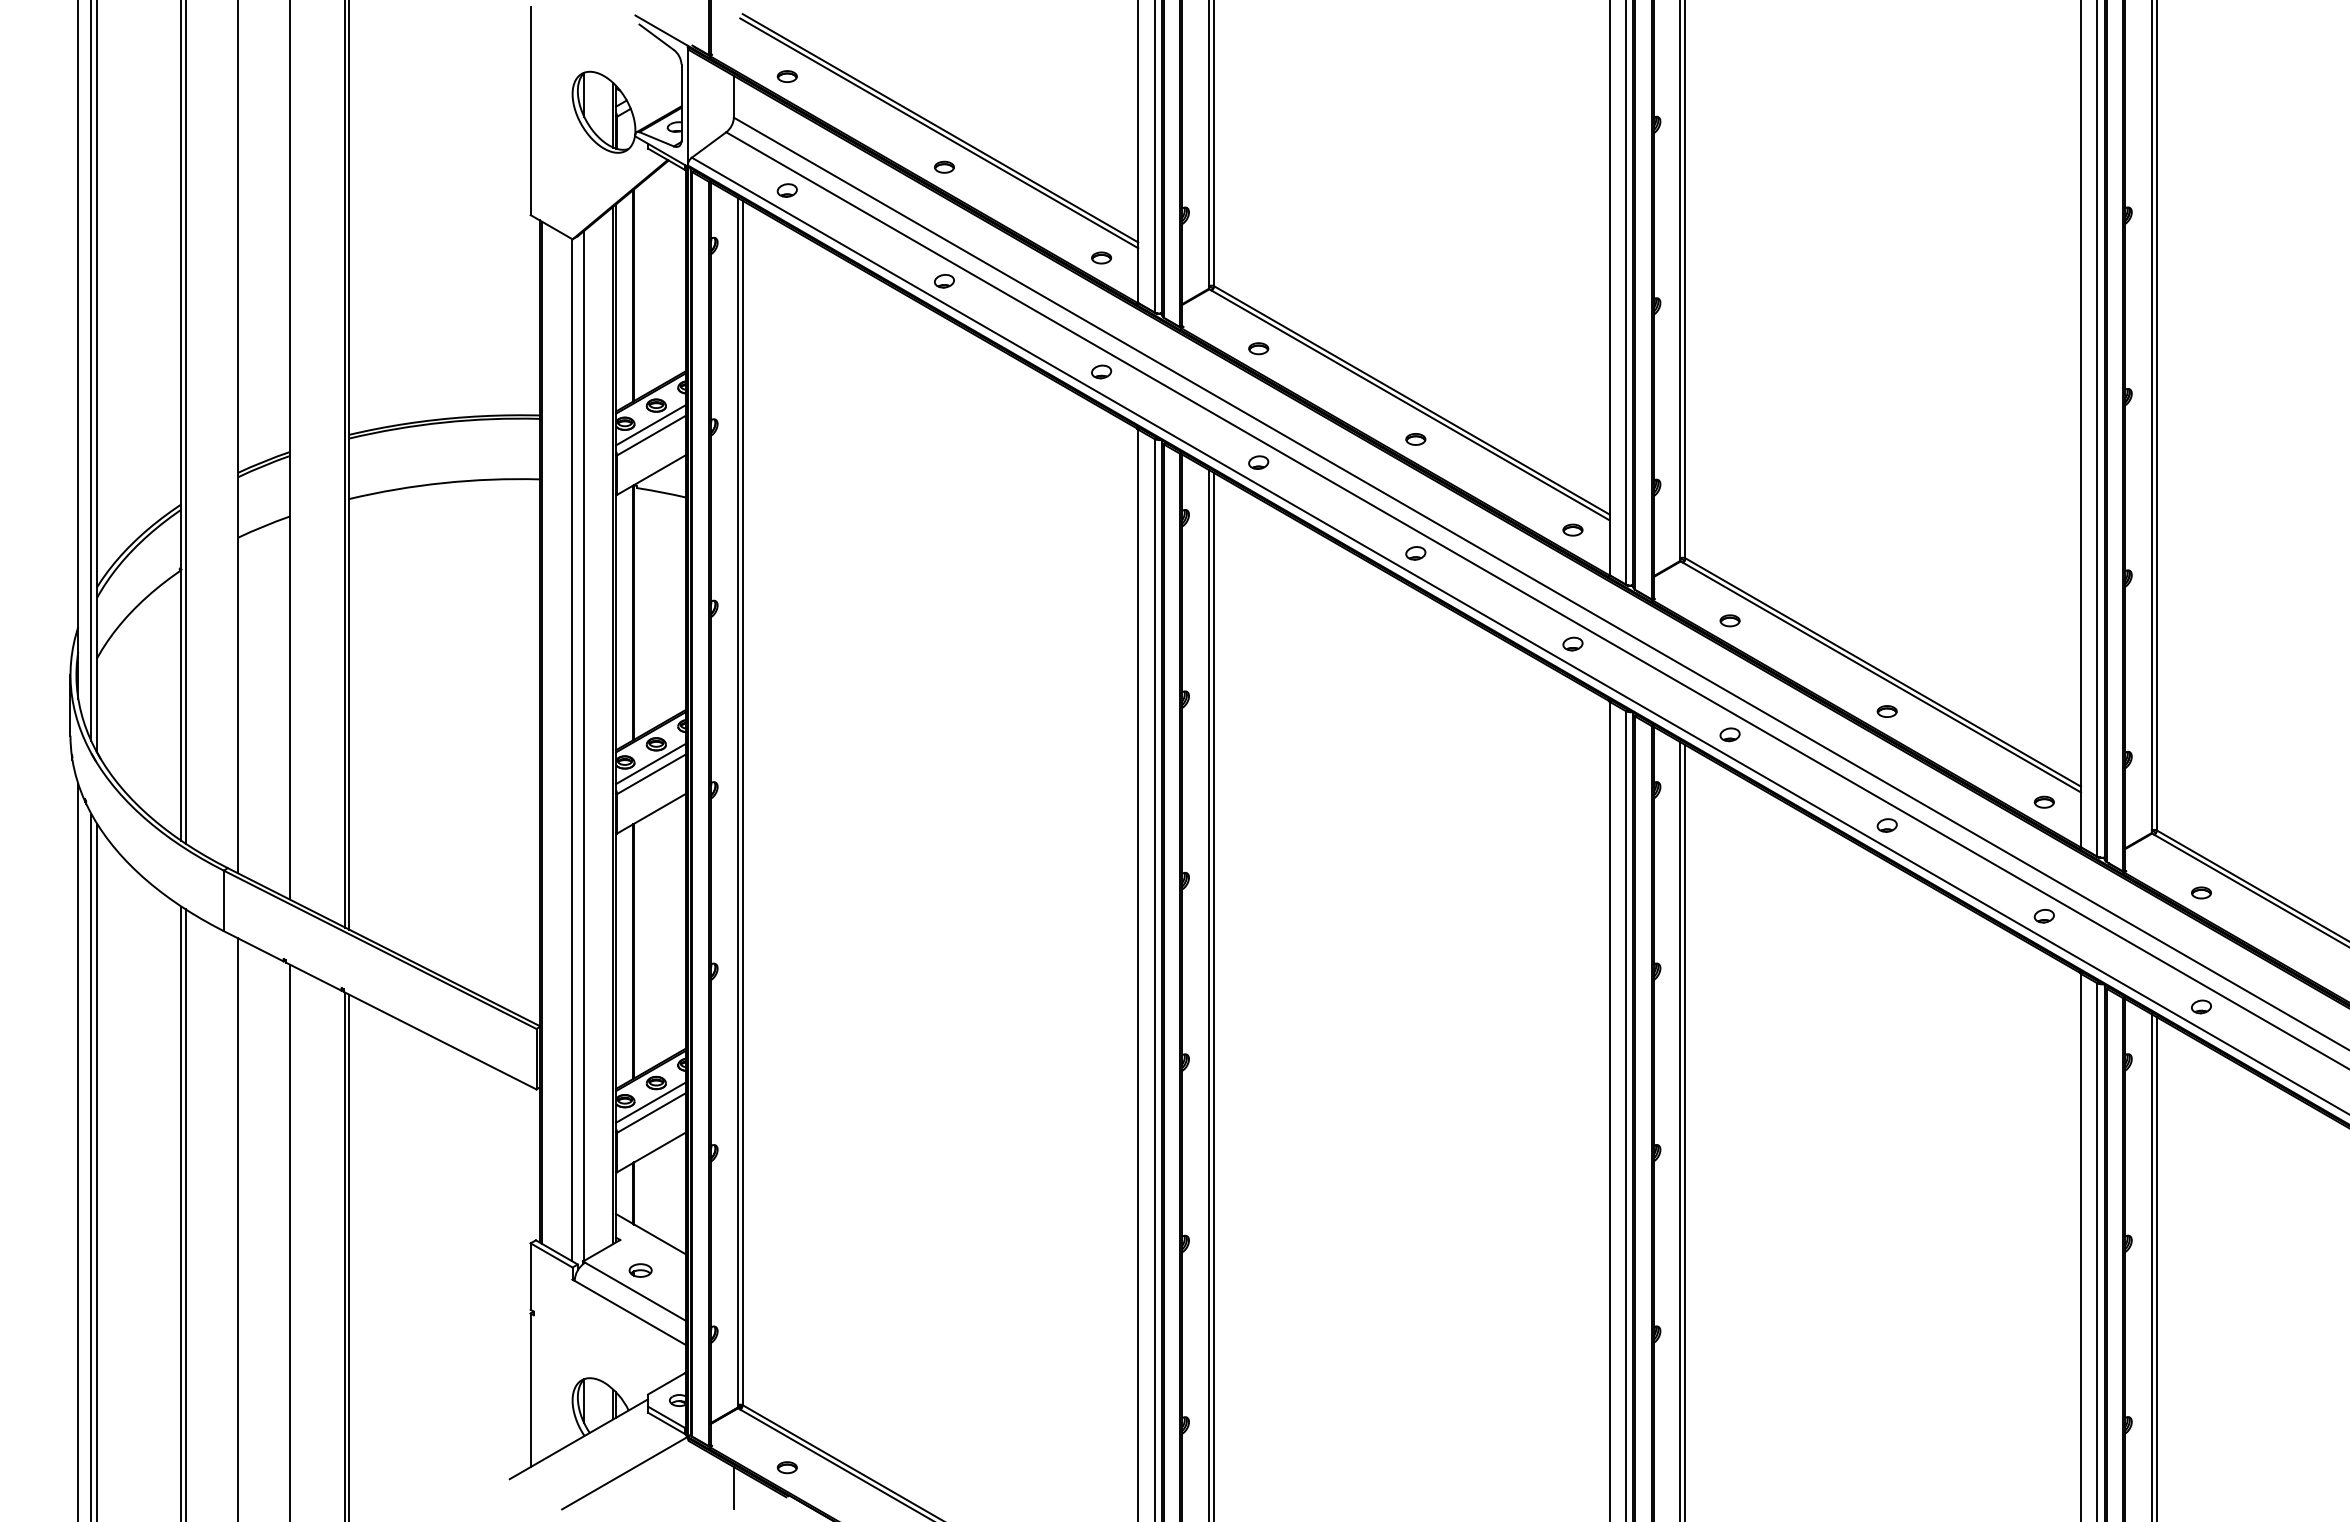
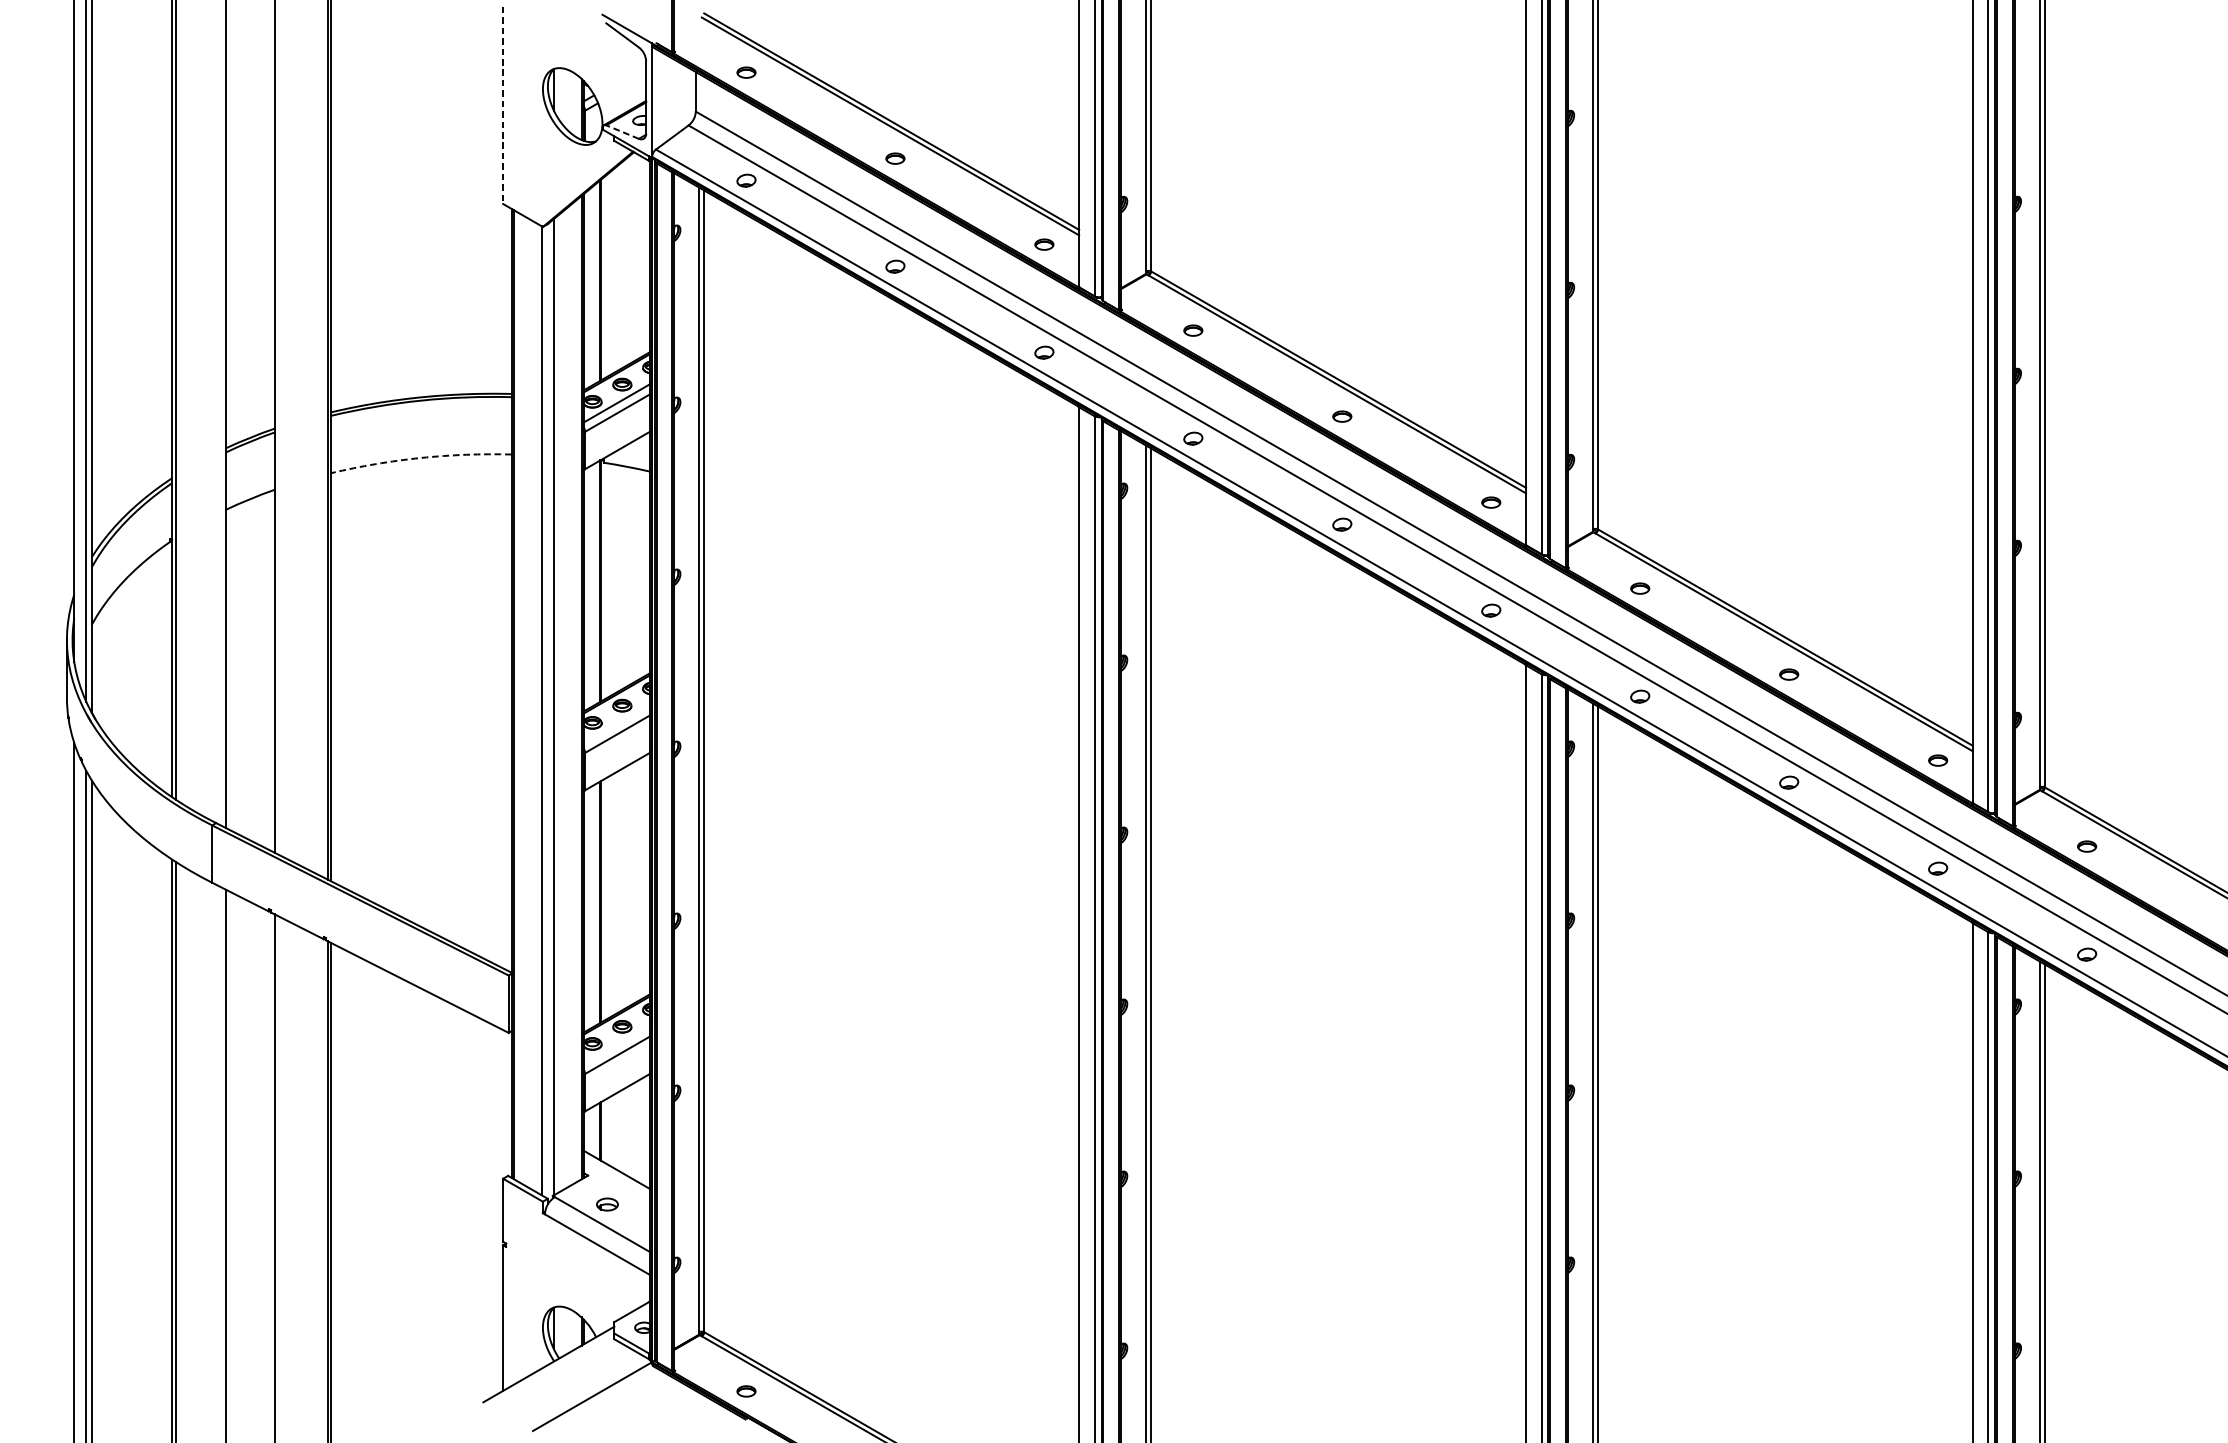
line: (530, 111) -> (503, 105), solid -> dashed
line: (656, 139) -> (622, 132), solid -> dashed
arc: (443, 483) -> (420, 458), solid -> dashed
line: (650, 763) -> (616, 723), removed
line: (650, 1102) -> (616, 1045), removed
line: (733, 1487) -> (695, 1410), removed

